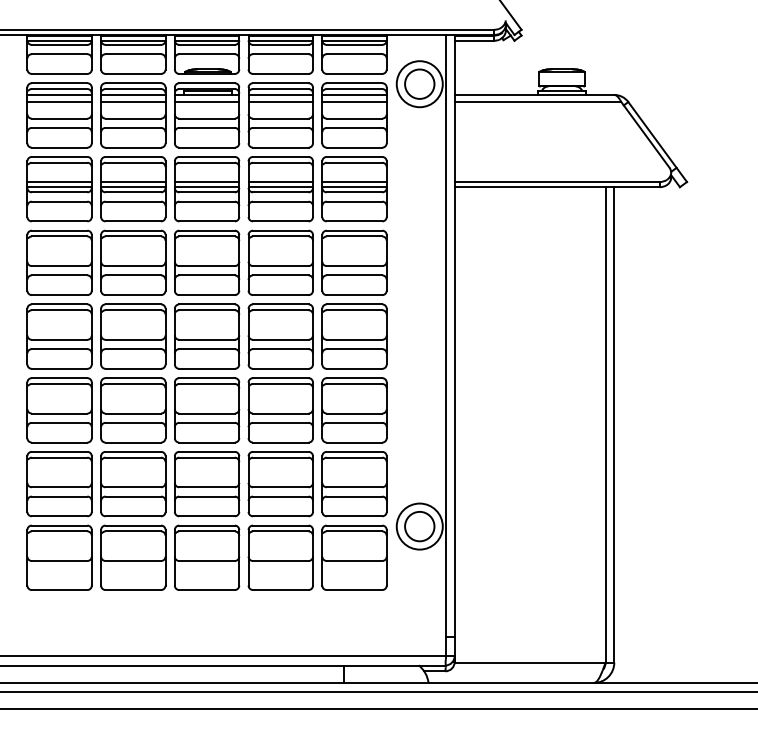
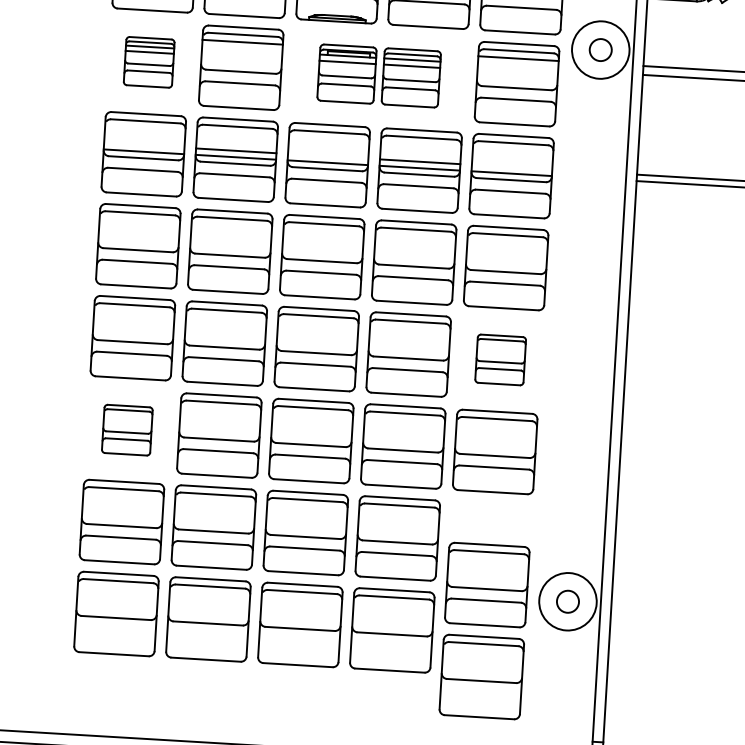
circle: (419, 83) -> (600, 49), size x0.6
line: (133, 102) -> (242, 51), removed
line: (354, 102) -> (518, 68), removed
part: (59, 115) -> (149, 62), size x0.6
part: (243, 115) -> (378, 76), size x0.7
line: (59, 182) -> (144, 145), removed
line: (206, 182) -> (327, 156), removed
line: (354, 182) -> (512, 167), removed
part: (354, 336) -> (500, 359), size x0.6
part: (59, 410) -> (127, 430), size x0.6
part: (354, 520) -> (484, 630), moved
circle: (419, 526) -> (567, 601), size x0.6

